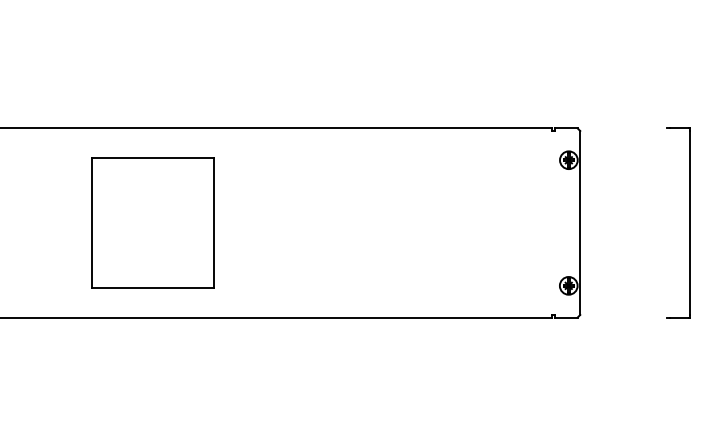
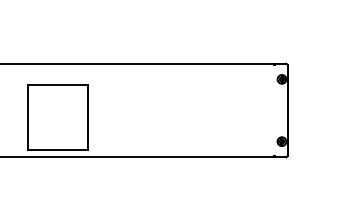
part: (152, 223) -> (57, 117), moved
part: (678, 223) -> (336, 110), removed

